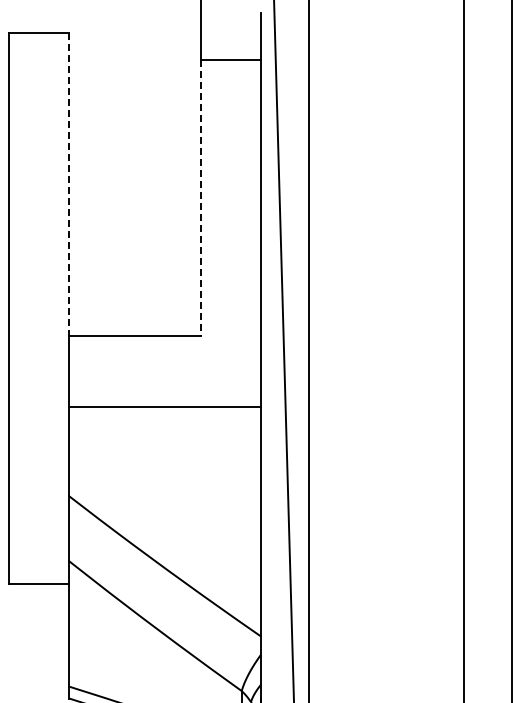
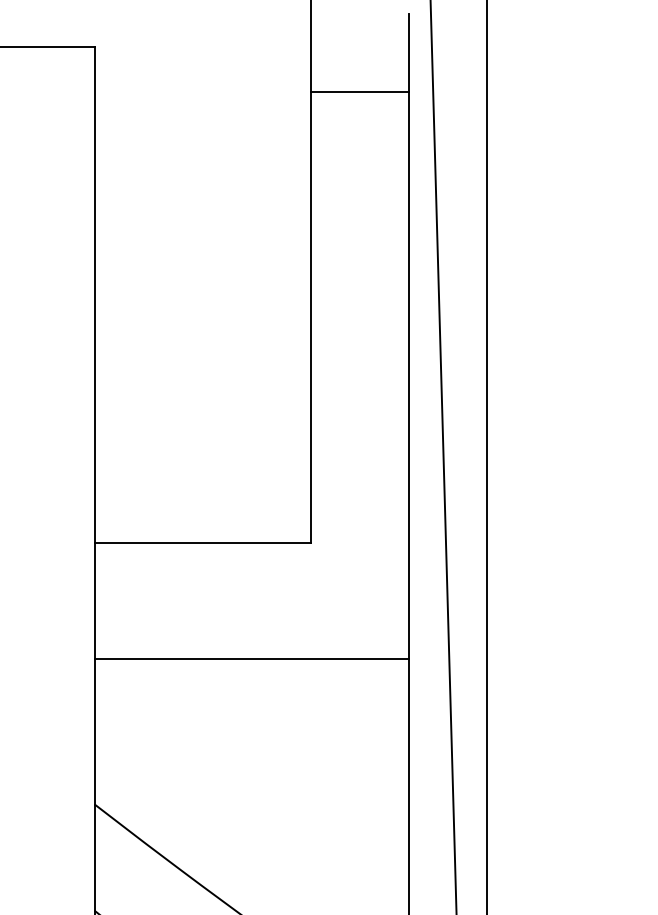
line: (69, 185) -> (95, 296), dashed -> solid
line: (201, 198) -> (311, 317), dashed -> solid

